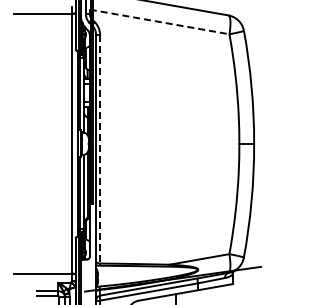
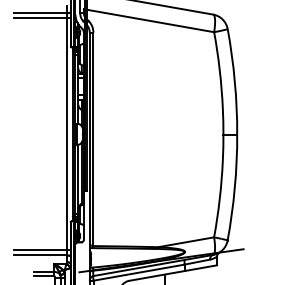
line: (44, 19) -> (41, 18), added
line: (159, 21) -> (148, 20), dashed -> solid
line: (100, 149) -> (93, 139), dashed -> solid
line: (44, 268) -> (41, 250), added

